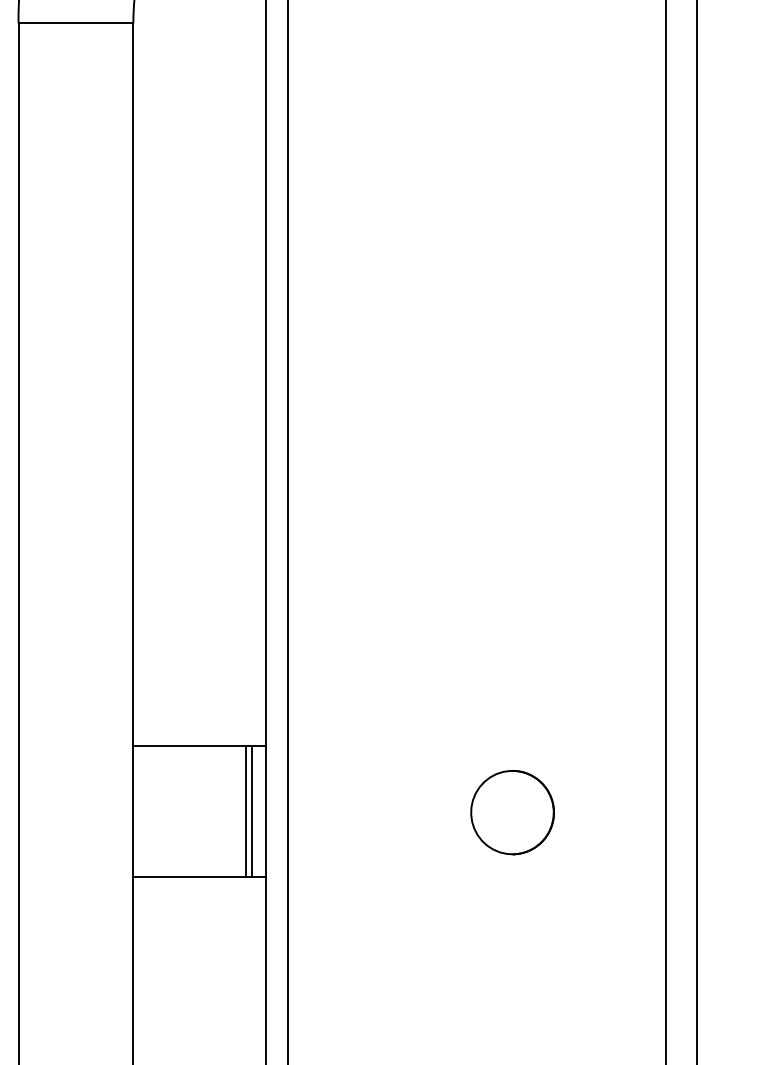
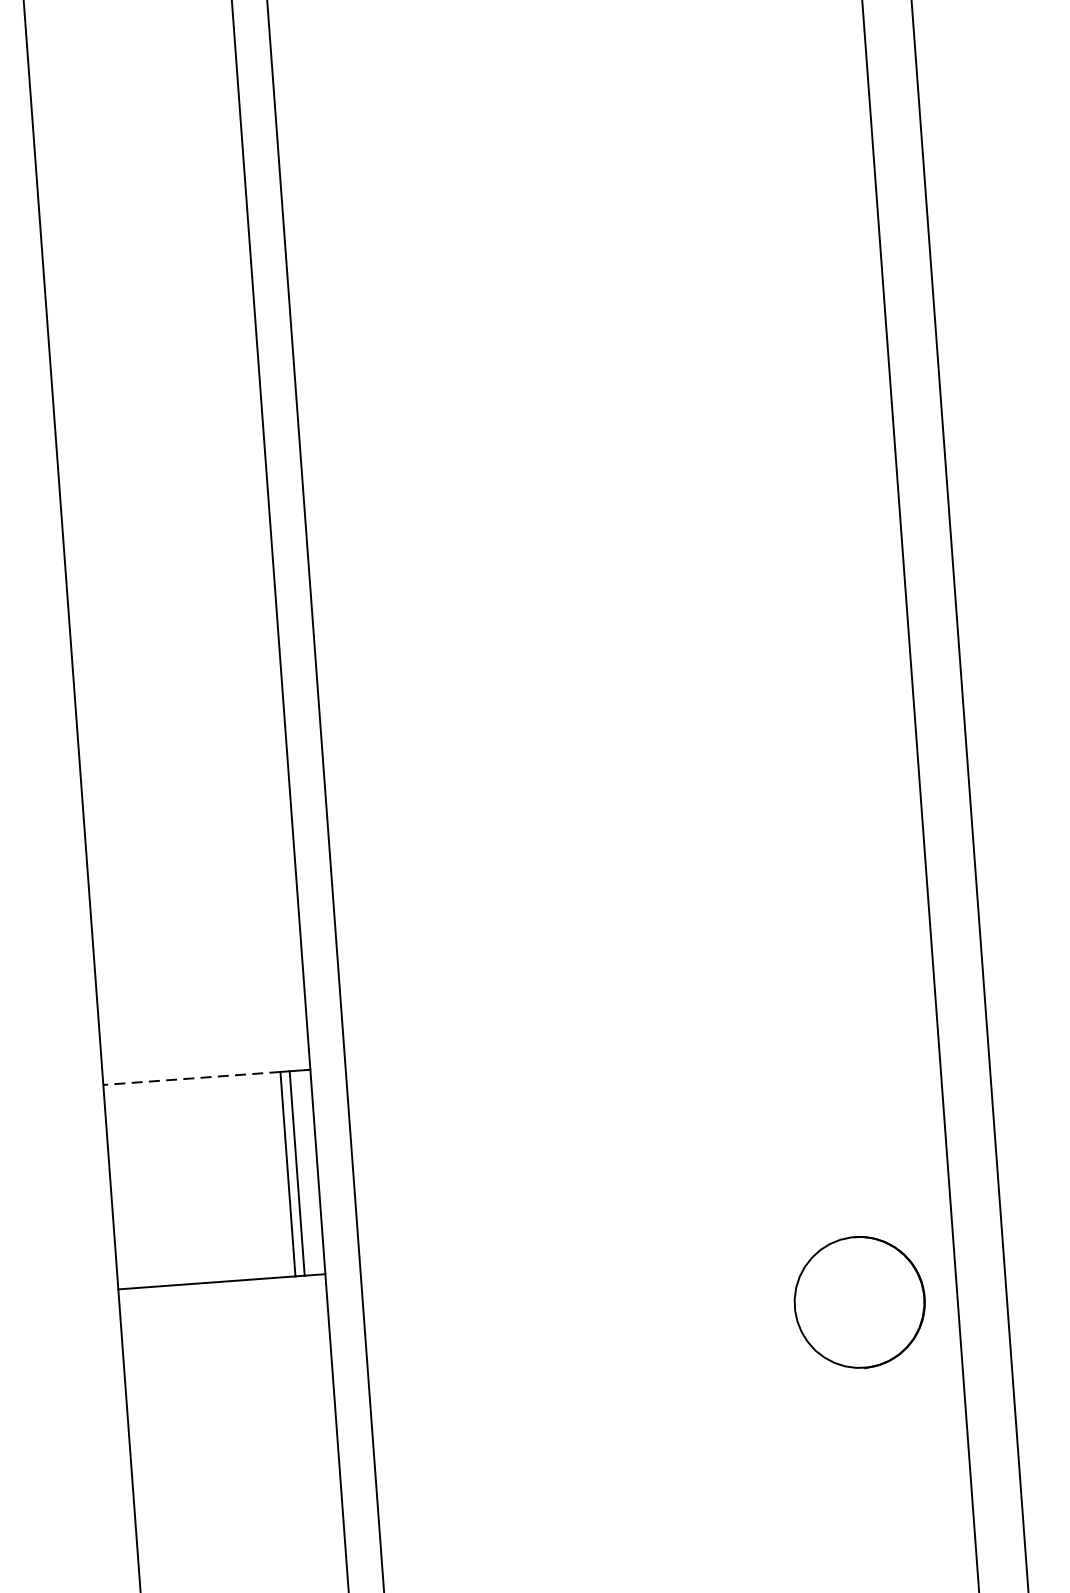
line: (189, 746) -> (191, 1078), solid -> dashed
part: (512, 812) -> (859, 1302), moved

